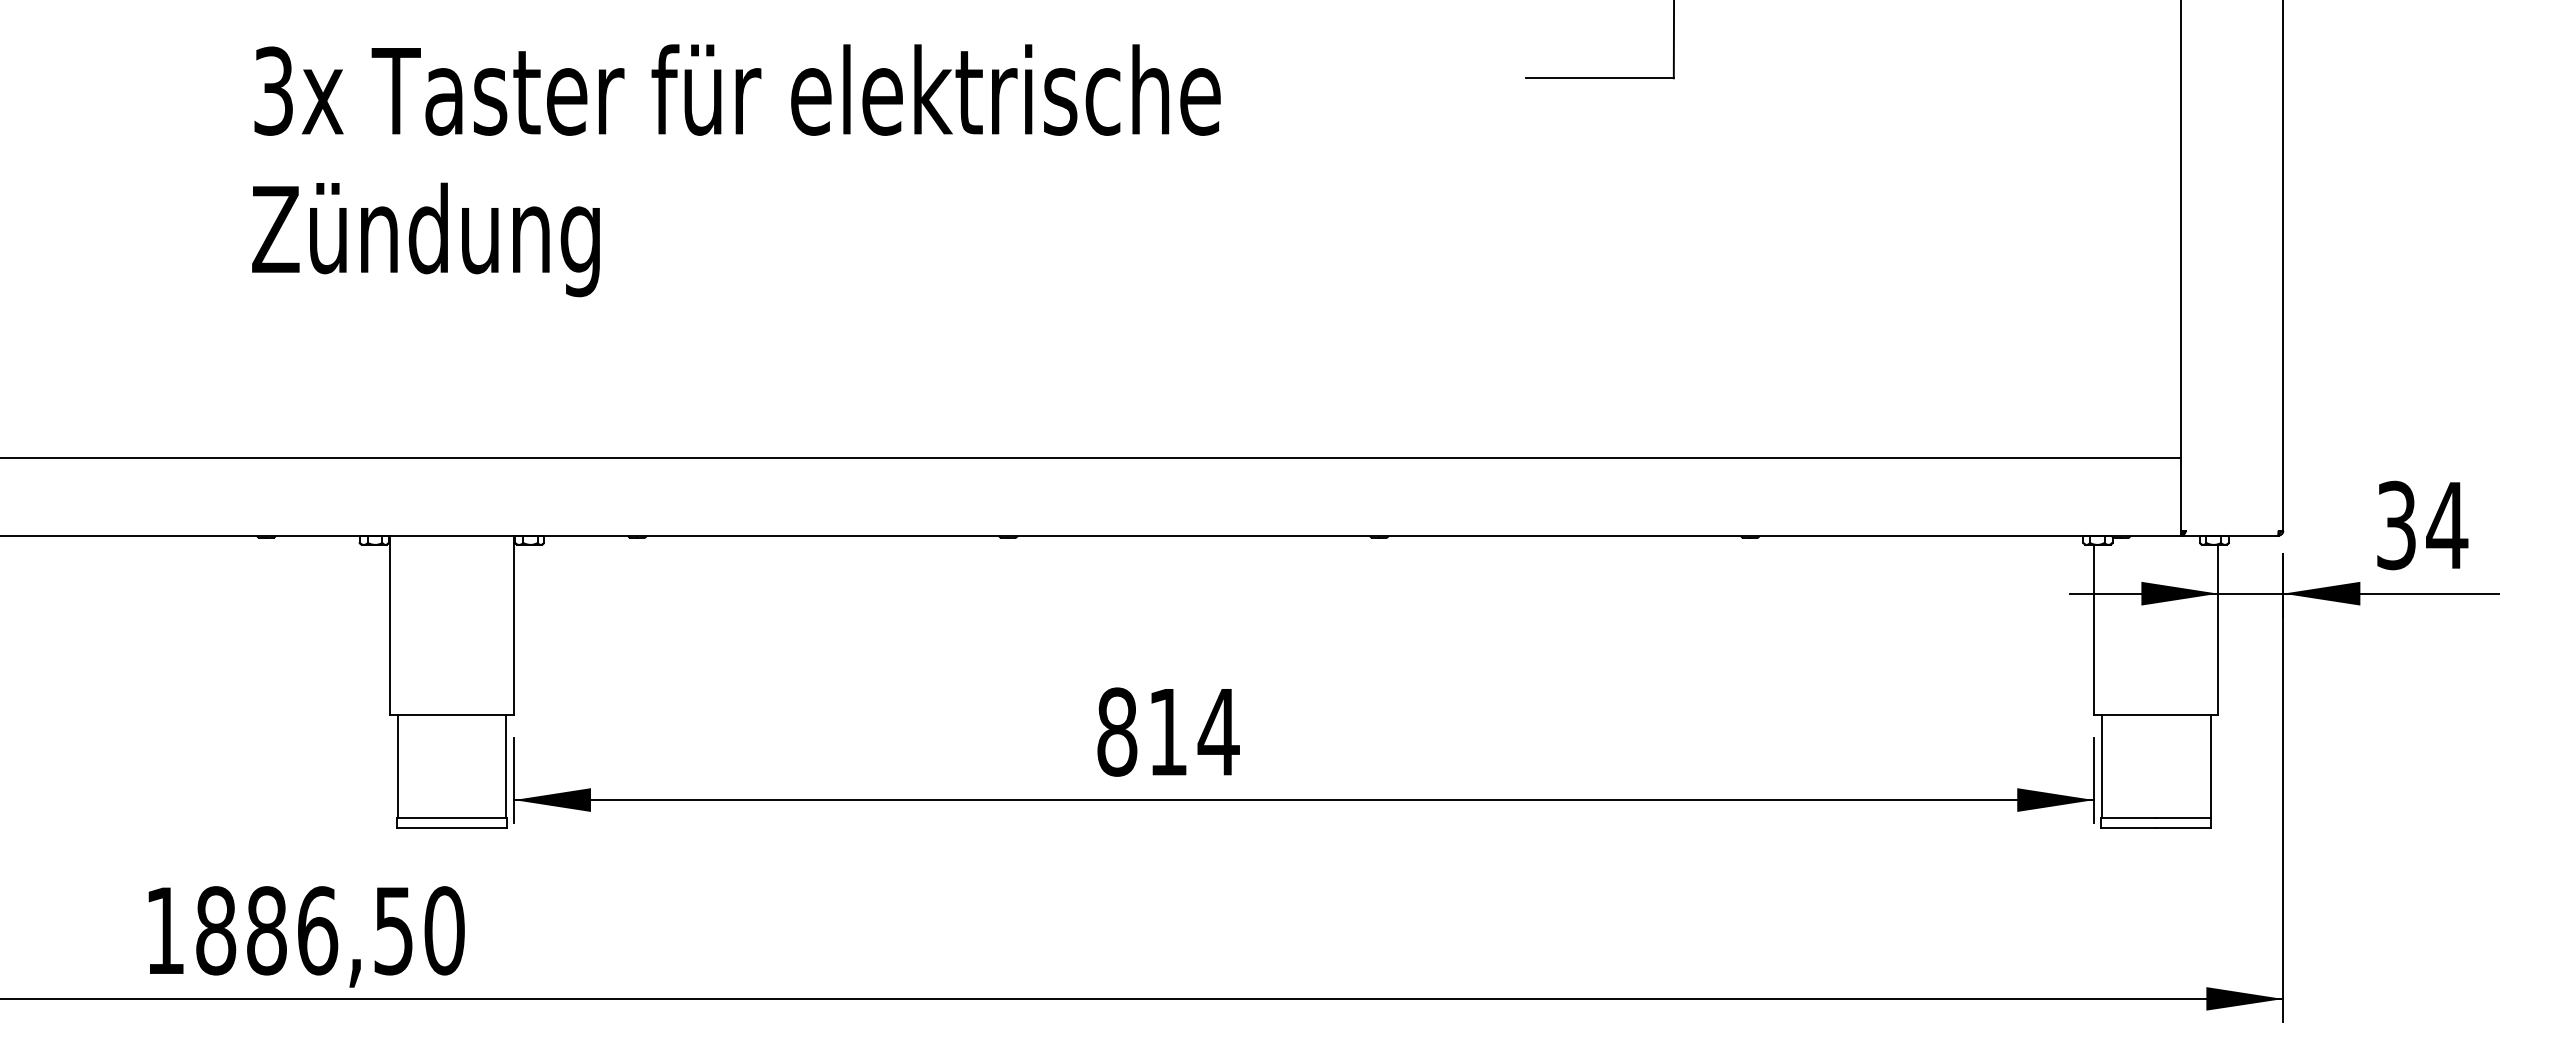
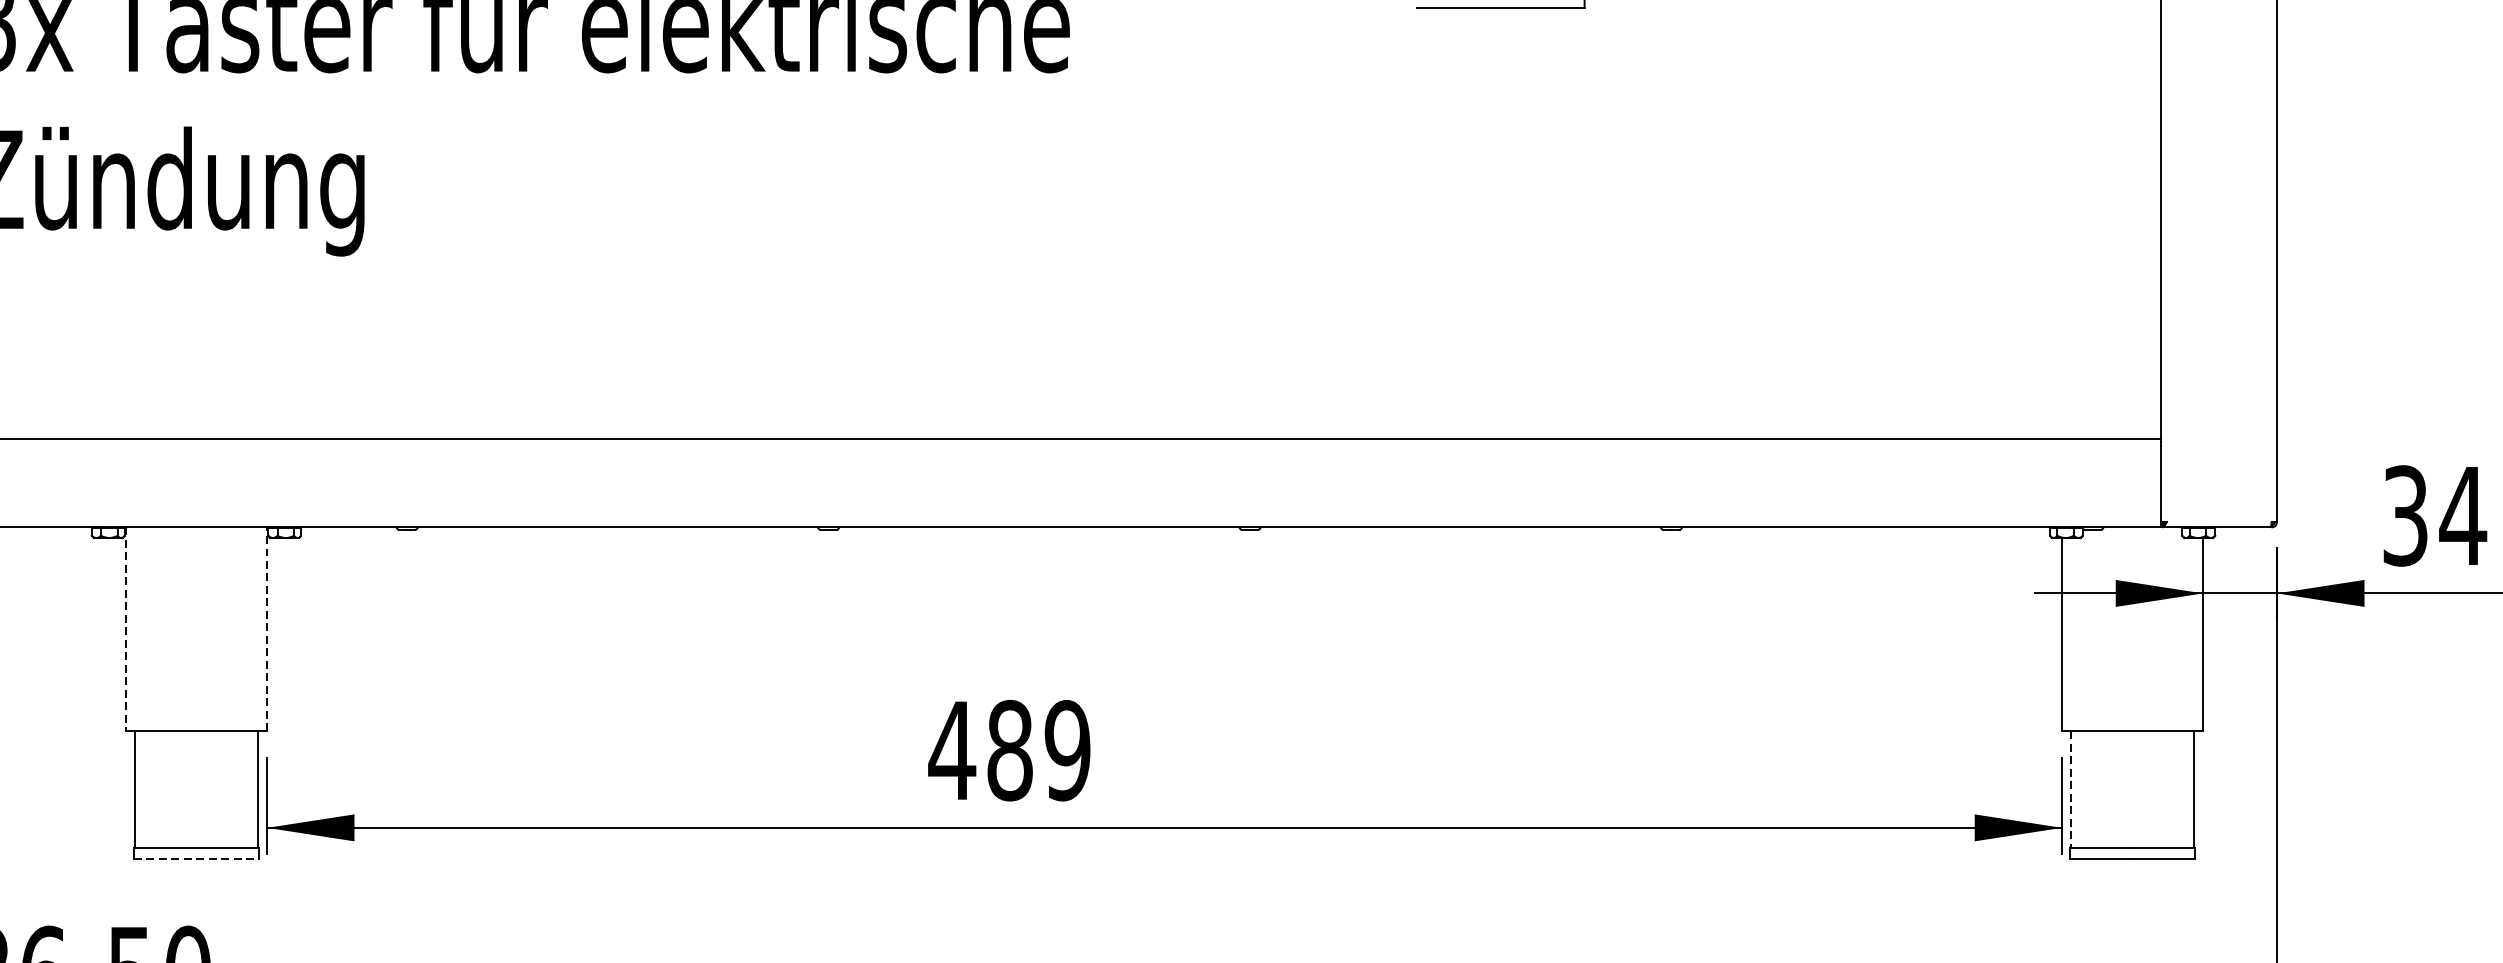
line: (389, 625) -> (125, 629), solid -> dashed
line: (514, 625) -> (267, 629), solid -> dashed
text: (1167, 731) -> (1009, 749), 814 -> 489
line: (2101, 767) -> (2070, 790), solid -> dashed
line: (452, 827) -> (197, 859), solid -> dashed

